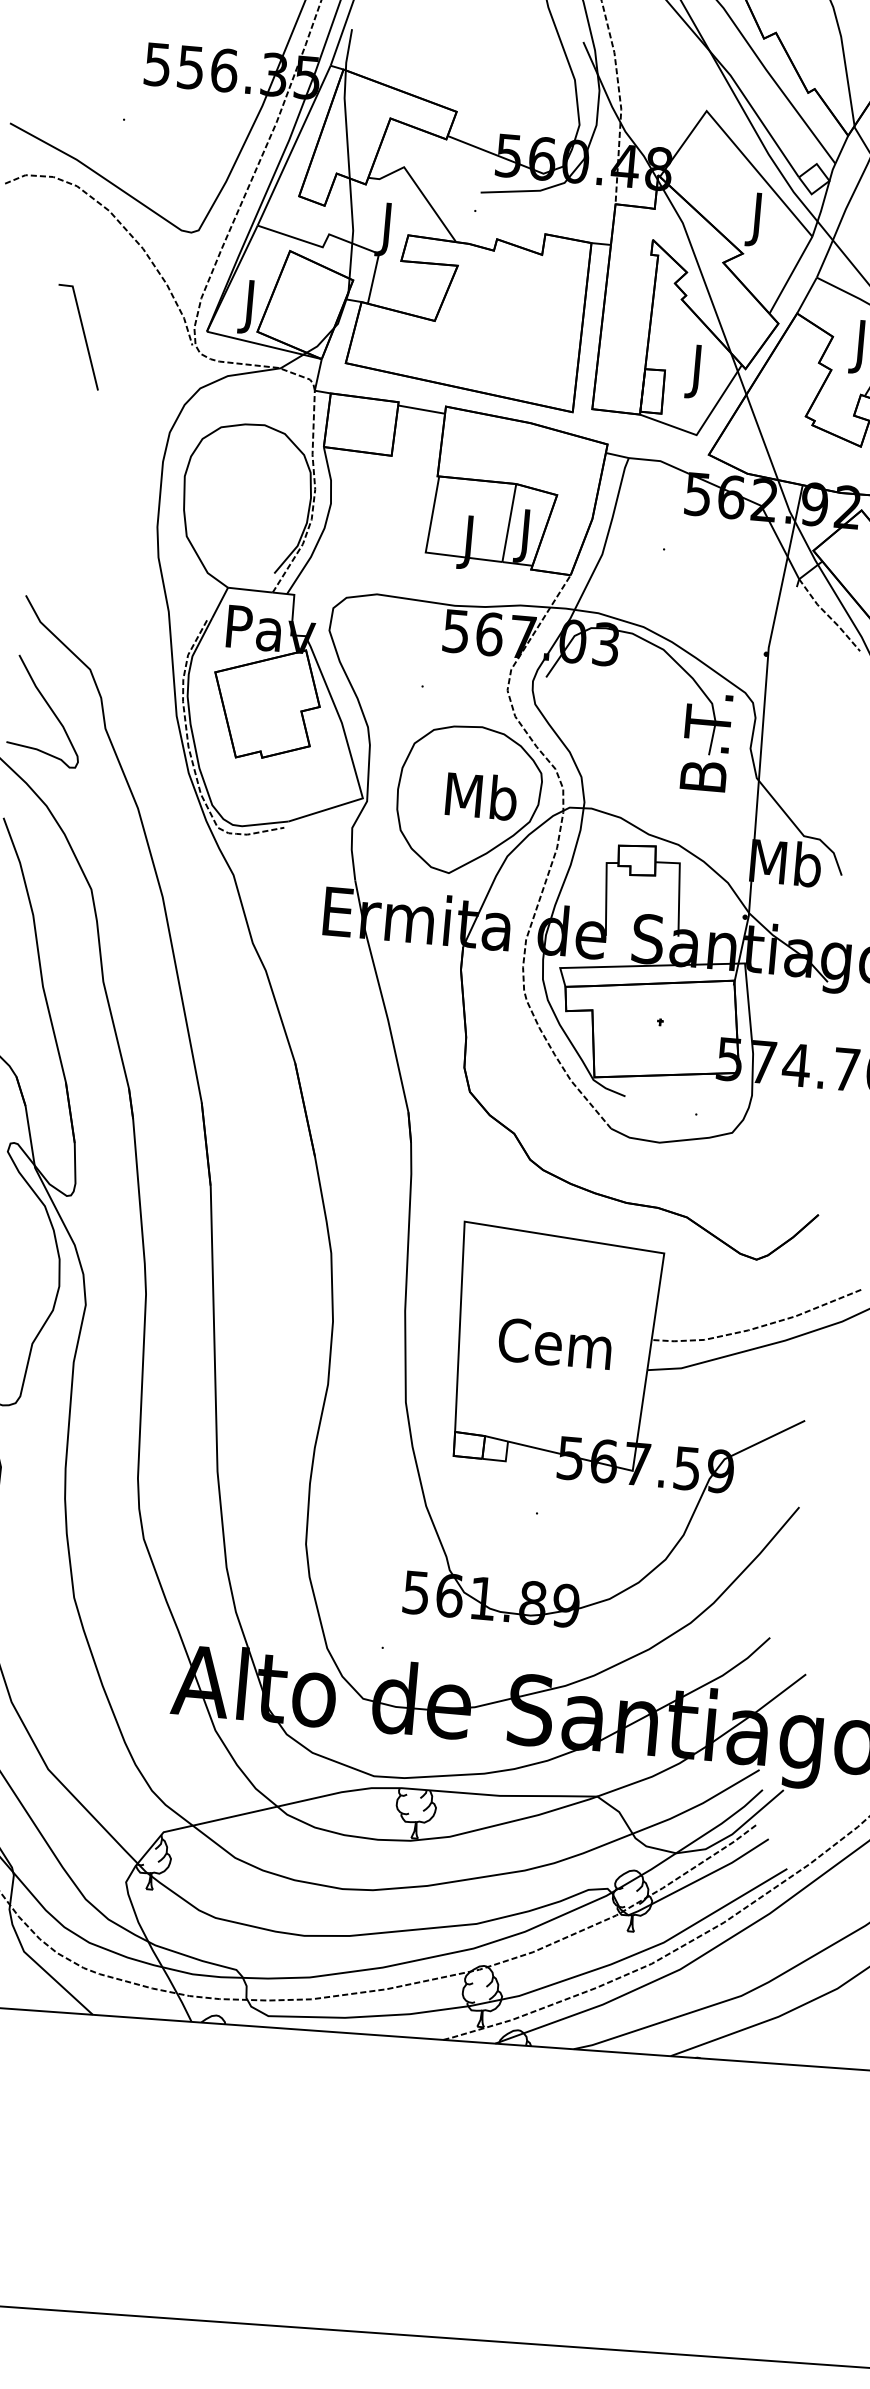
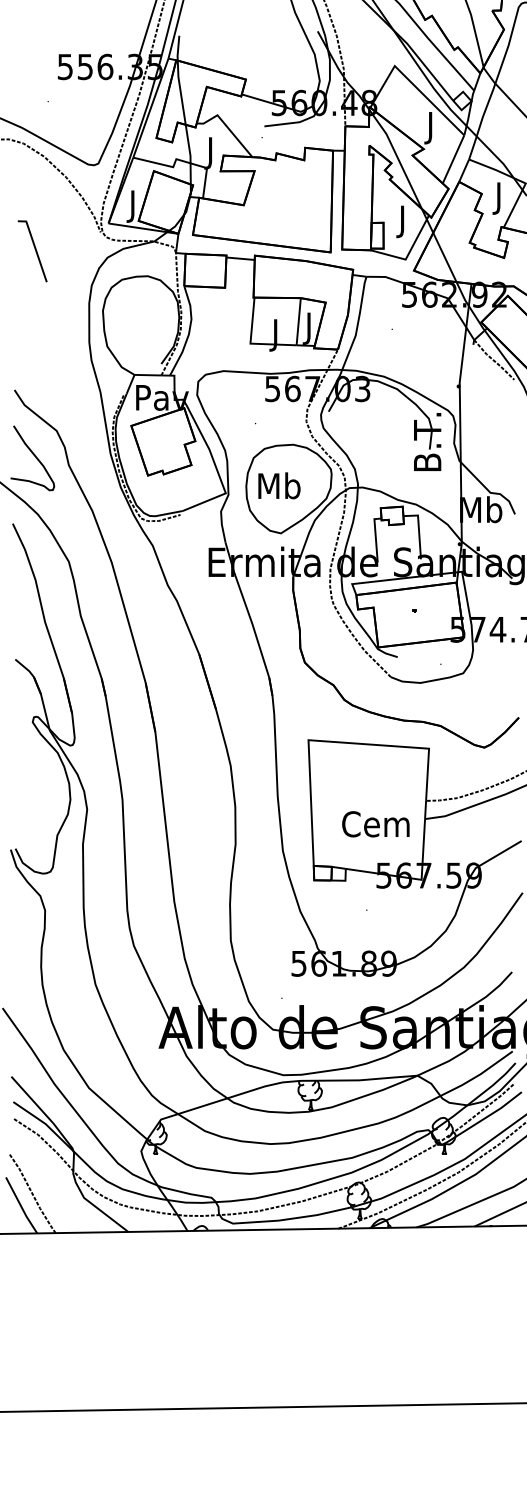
line: (82, 334) -> (34, 249), moved
text: (481, 795) -> (279, 485), moved
text: (554, 1344) -> (375, 824), moved

